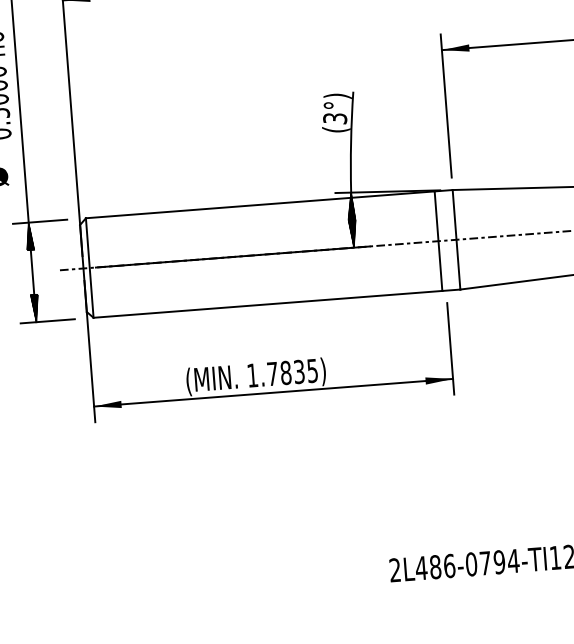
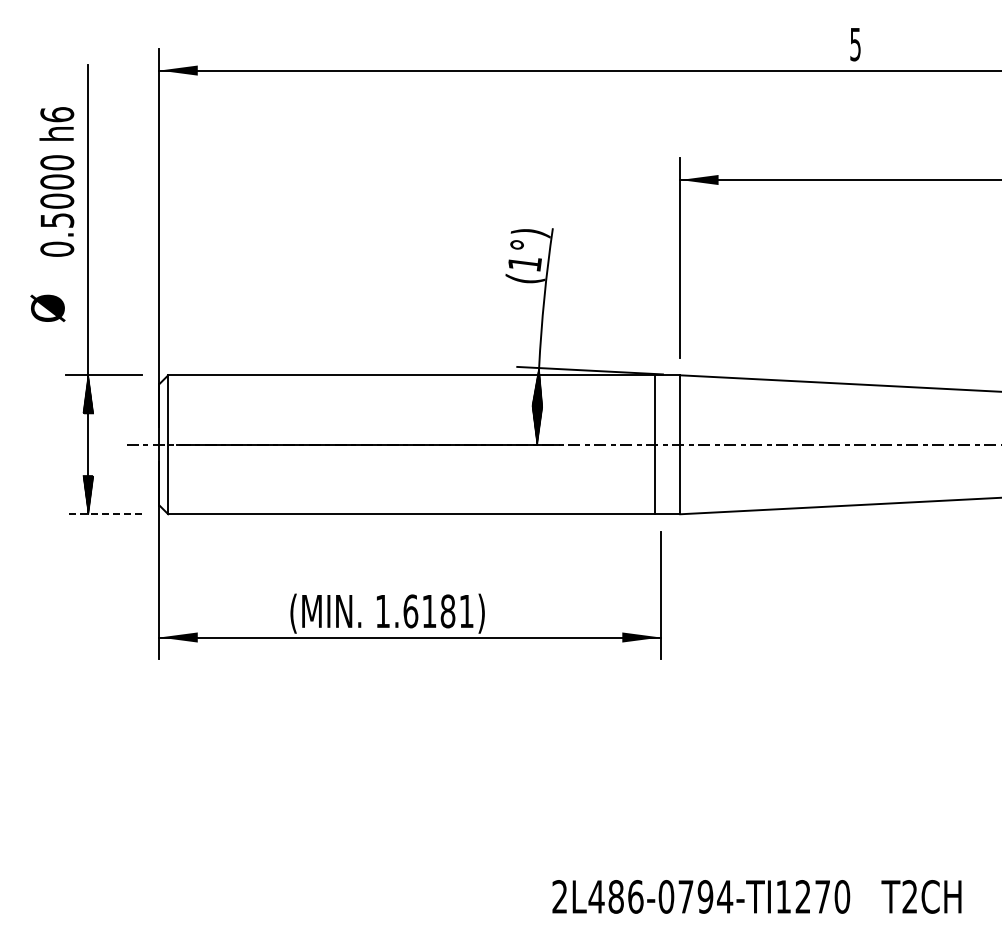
text: (334, 118) -> (524, 263), (3°) -> (1°)
line: (47, 321) -> (104, 514), solid -> dashed
text: (292, 372) -> (438, 611), 1.7835) -> 1.6181)

